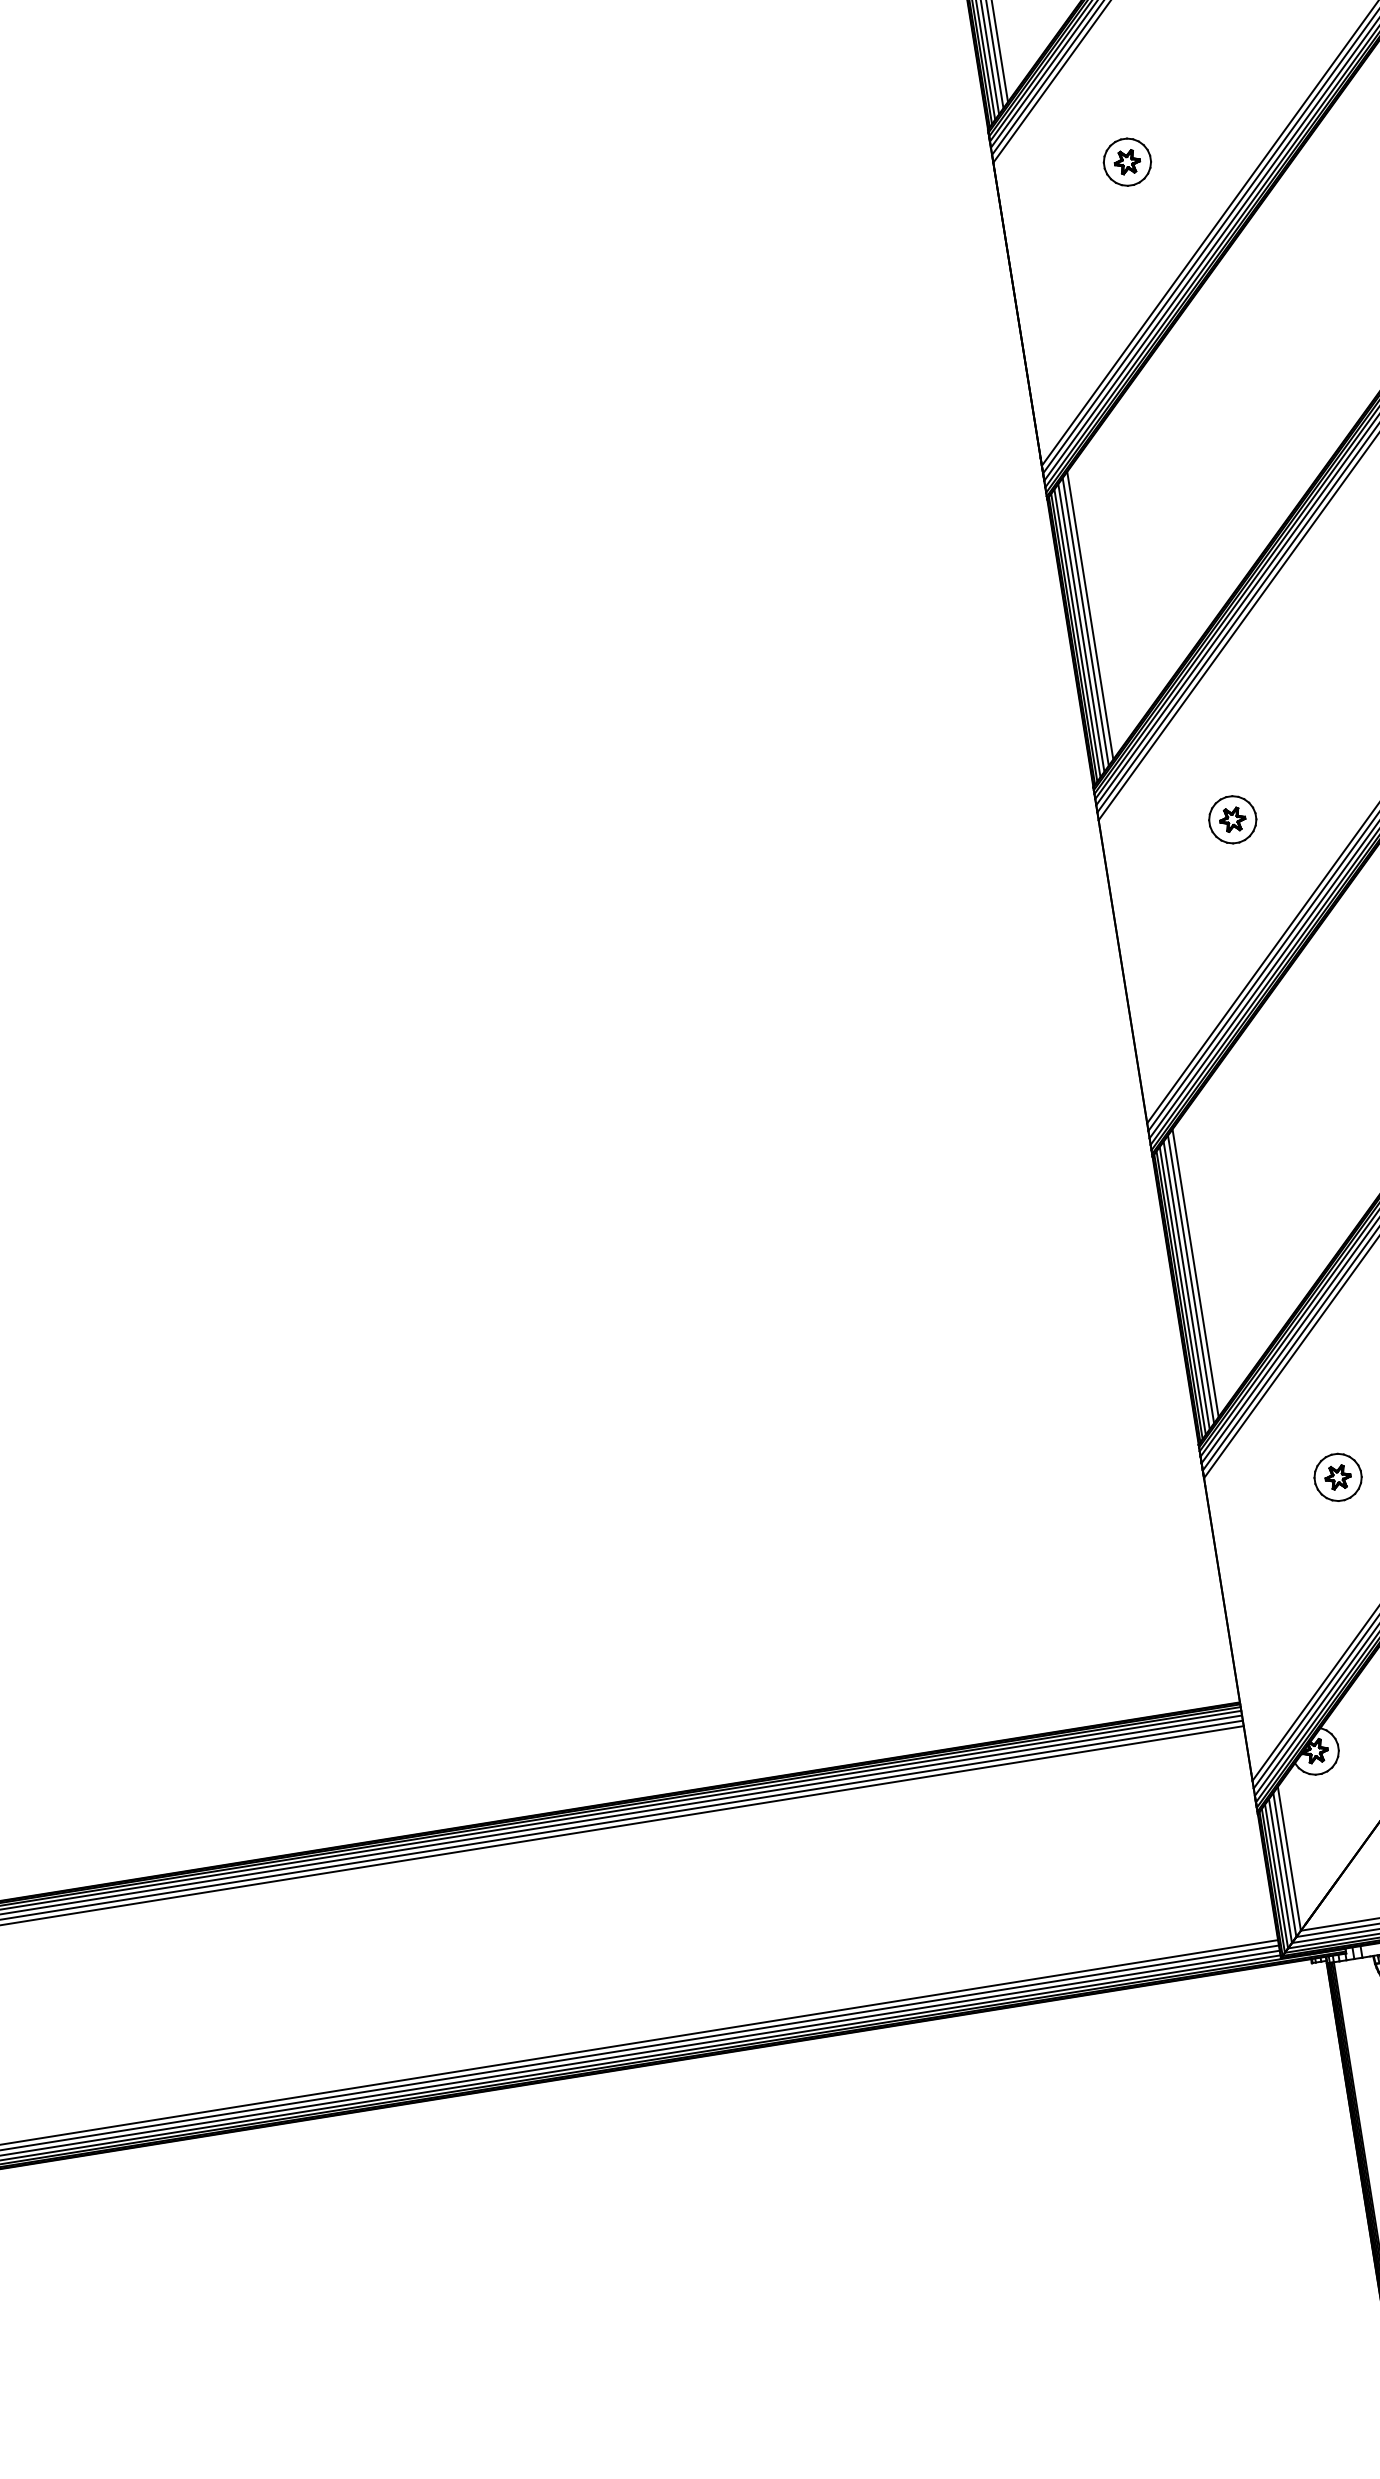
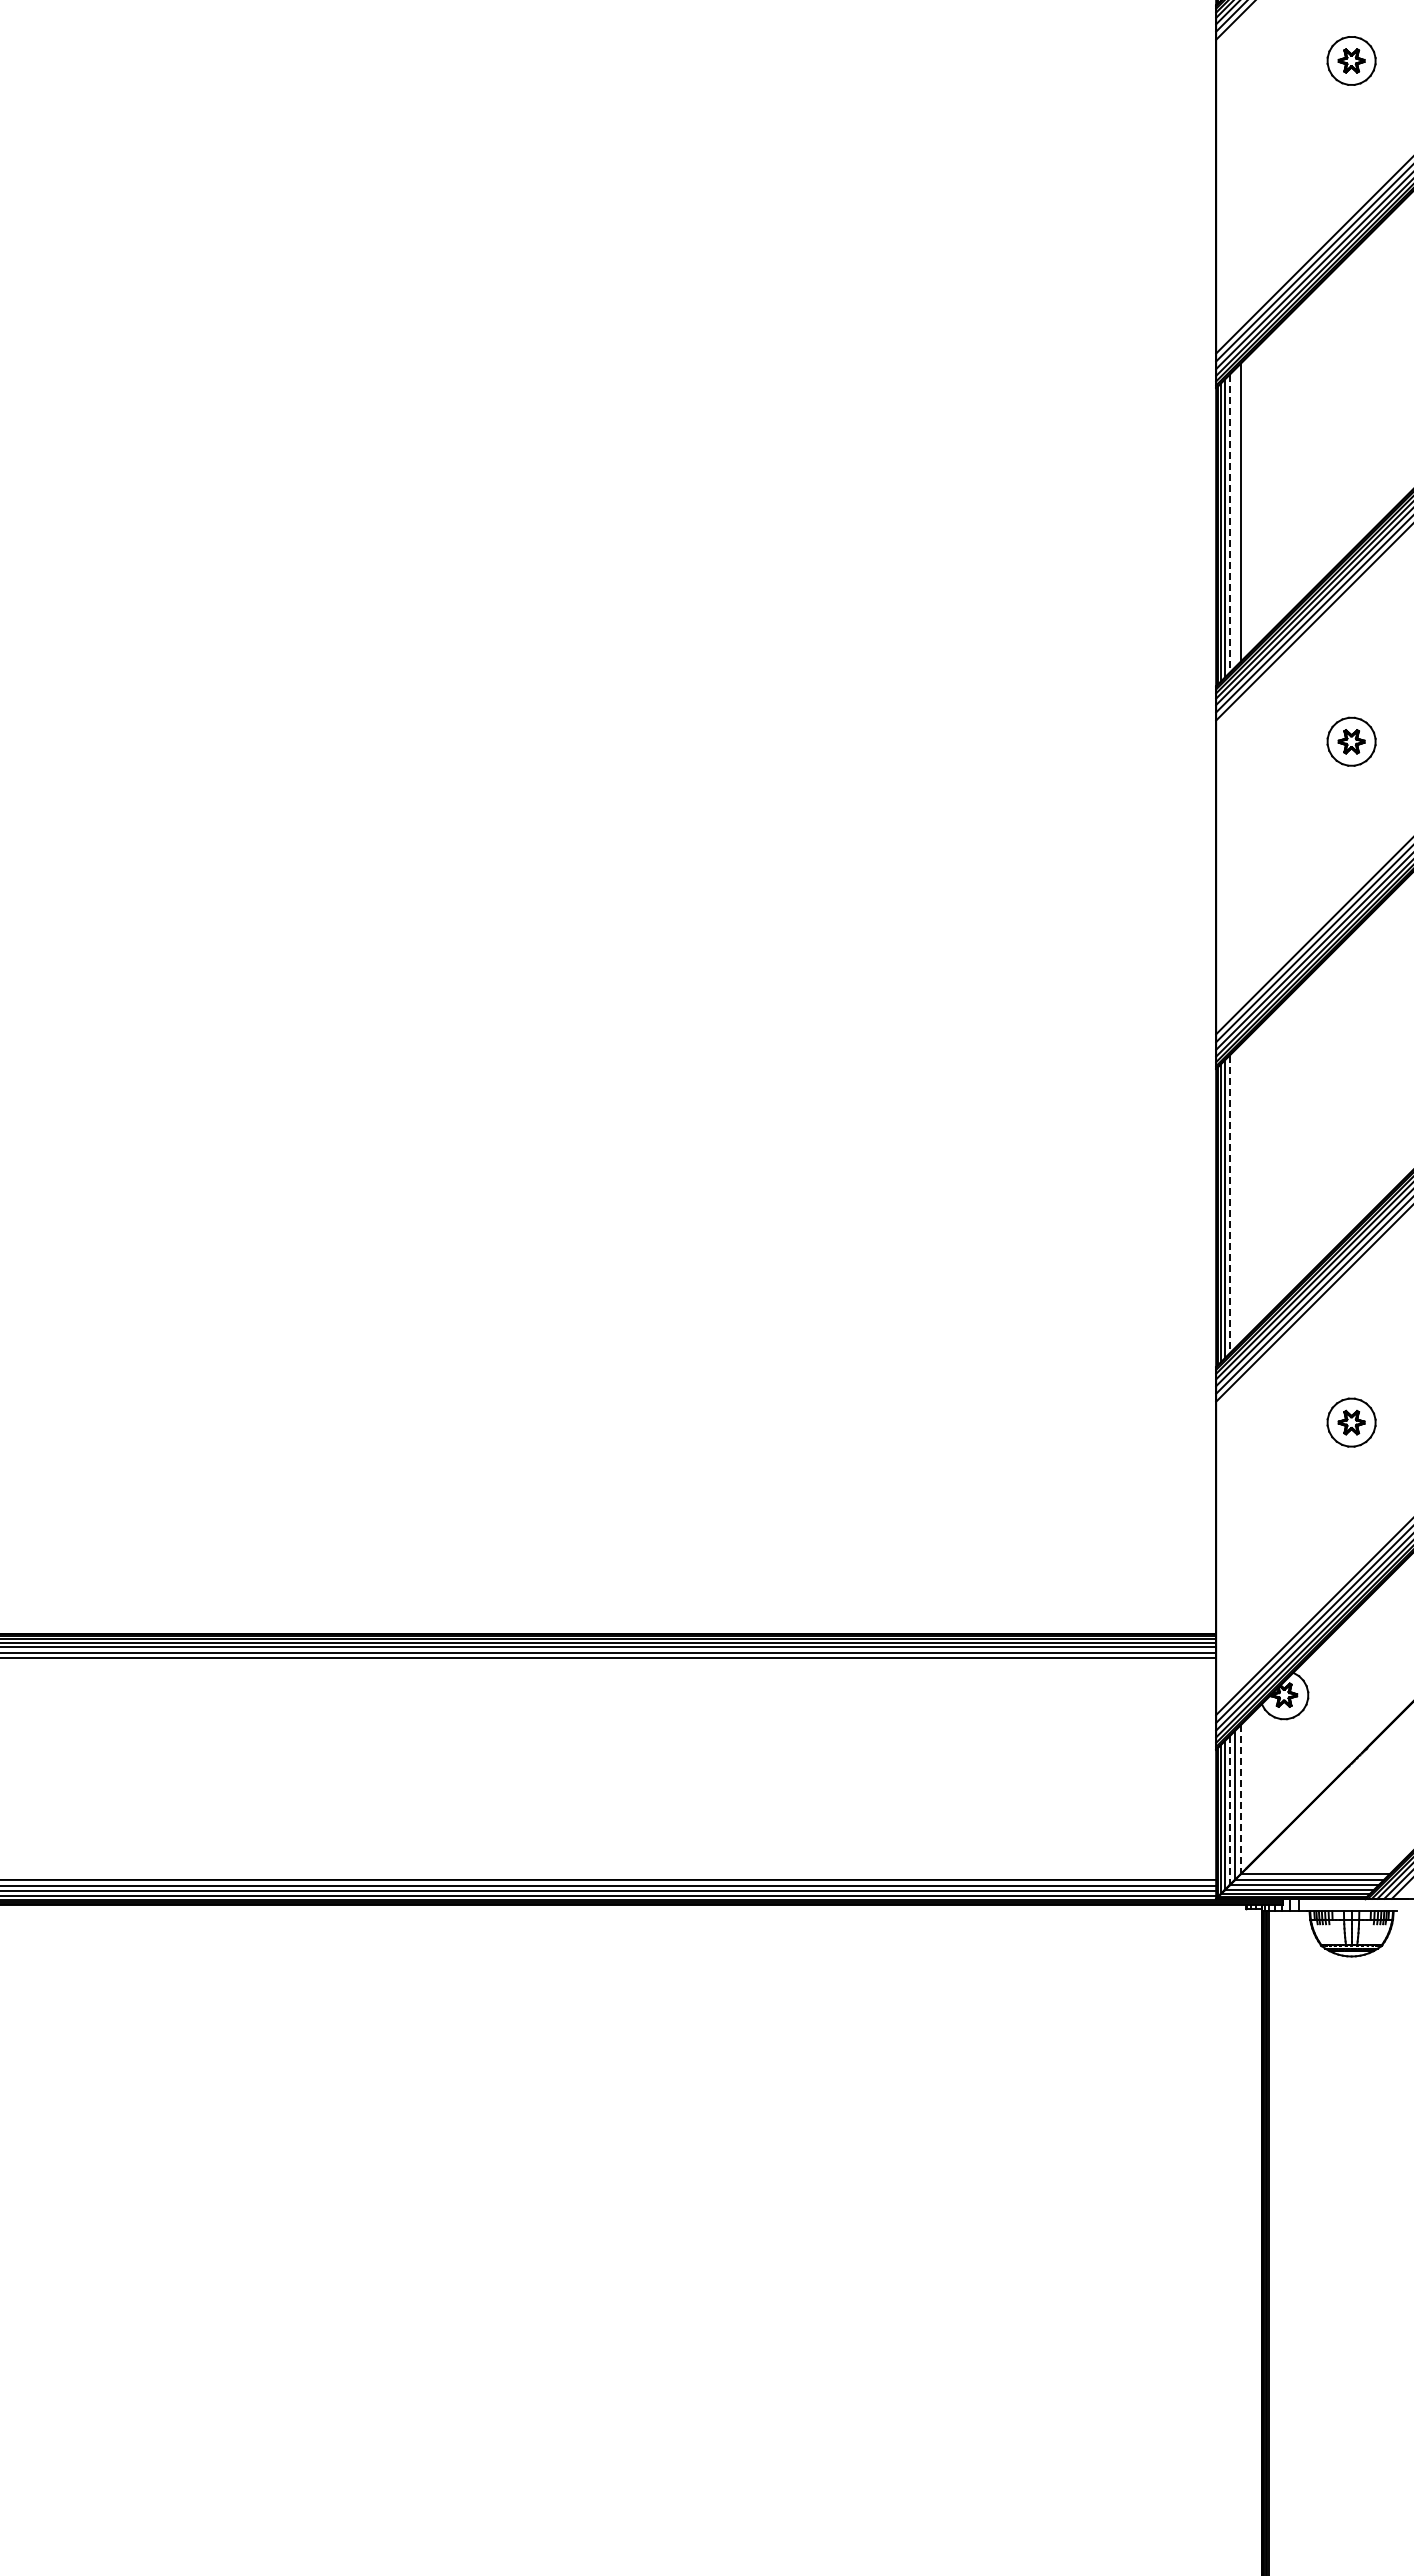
line: (1086, 622) -> (1235, 518), removed
line: (1081, 627) -> (1229, 523), solid -> dashed
line: (1195, 1273) -> (1240, 1193), removed
line: (1191, 1278) -> (1235, 1198), removed
line: (1186, 1285) -> (1229, 1204), solid -> dashed
line: (1289, 1859) -> (1240, 1800), solid -> dashed
line: (1280, 1871) -> (1229, 1811), solid -> dashed

